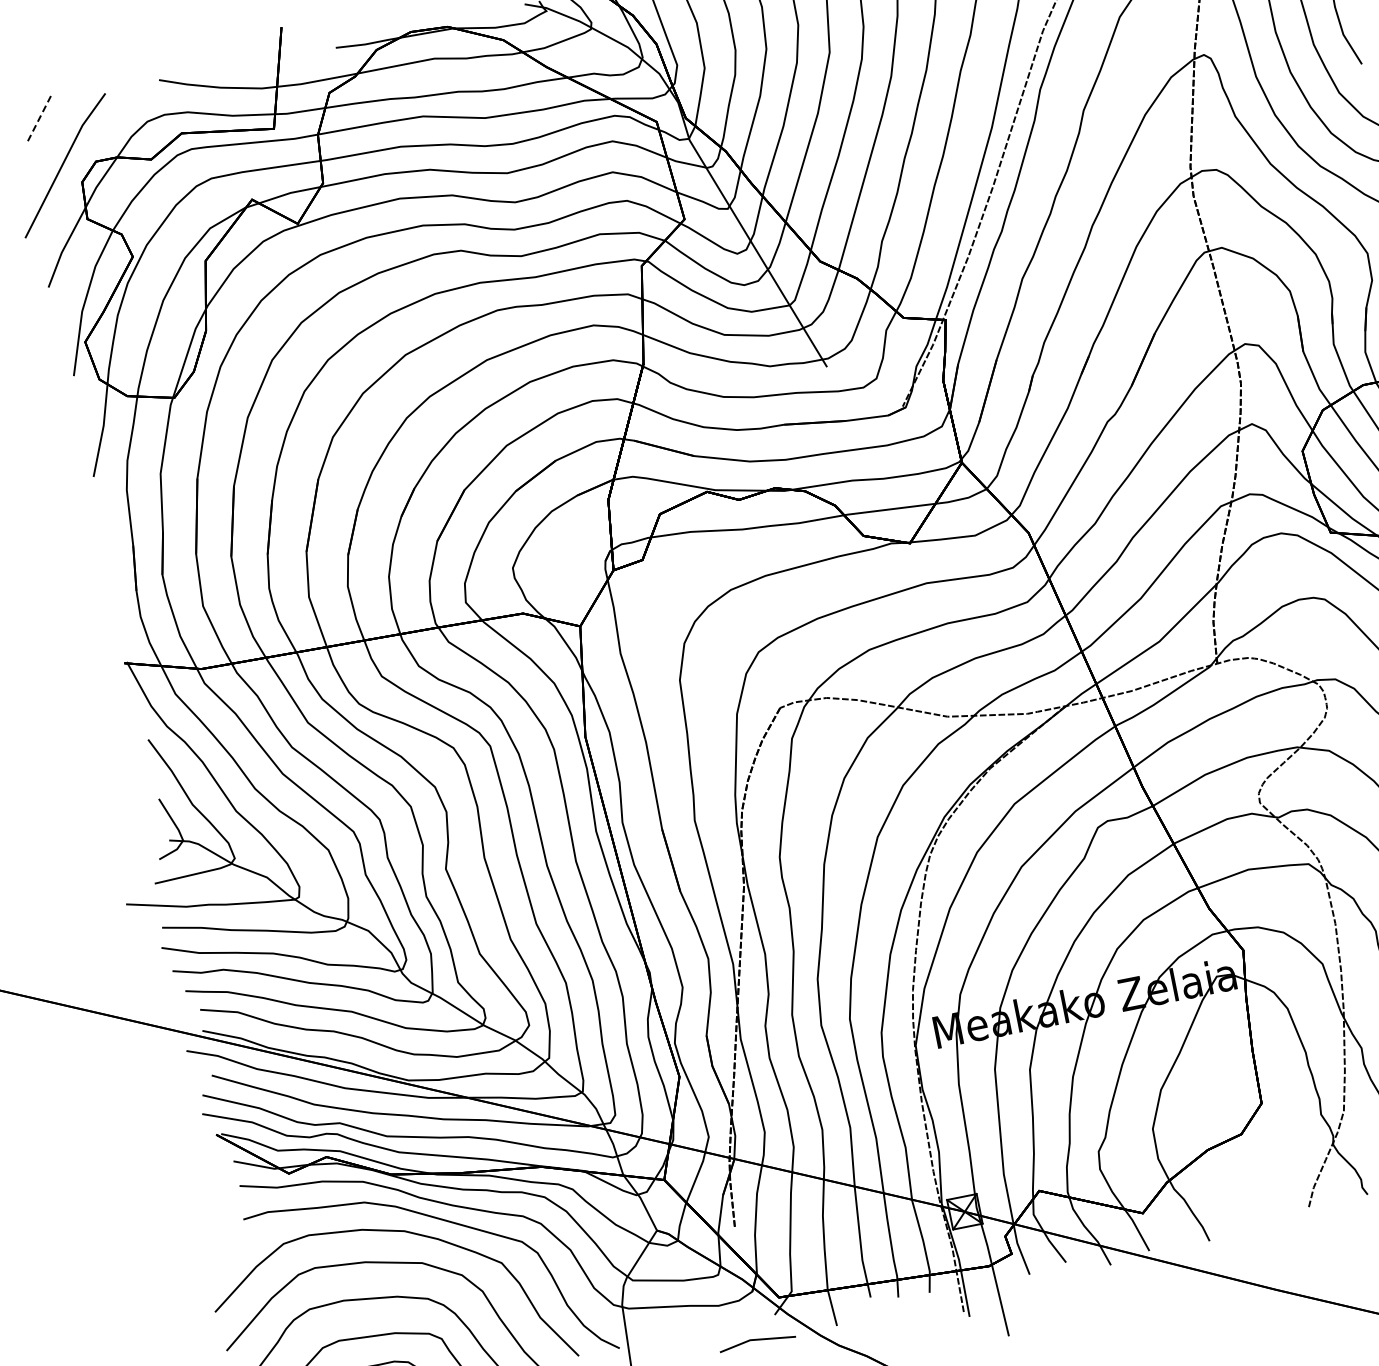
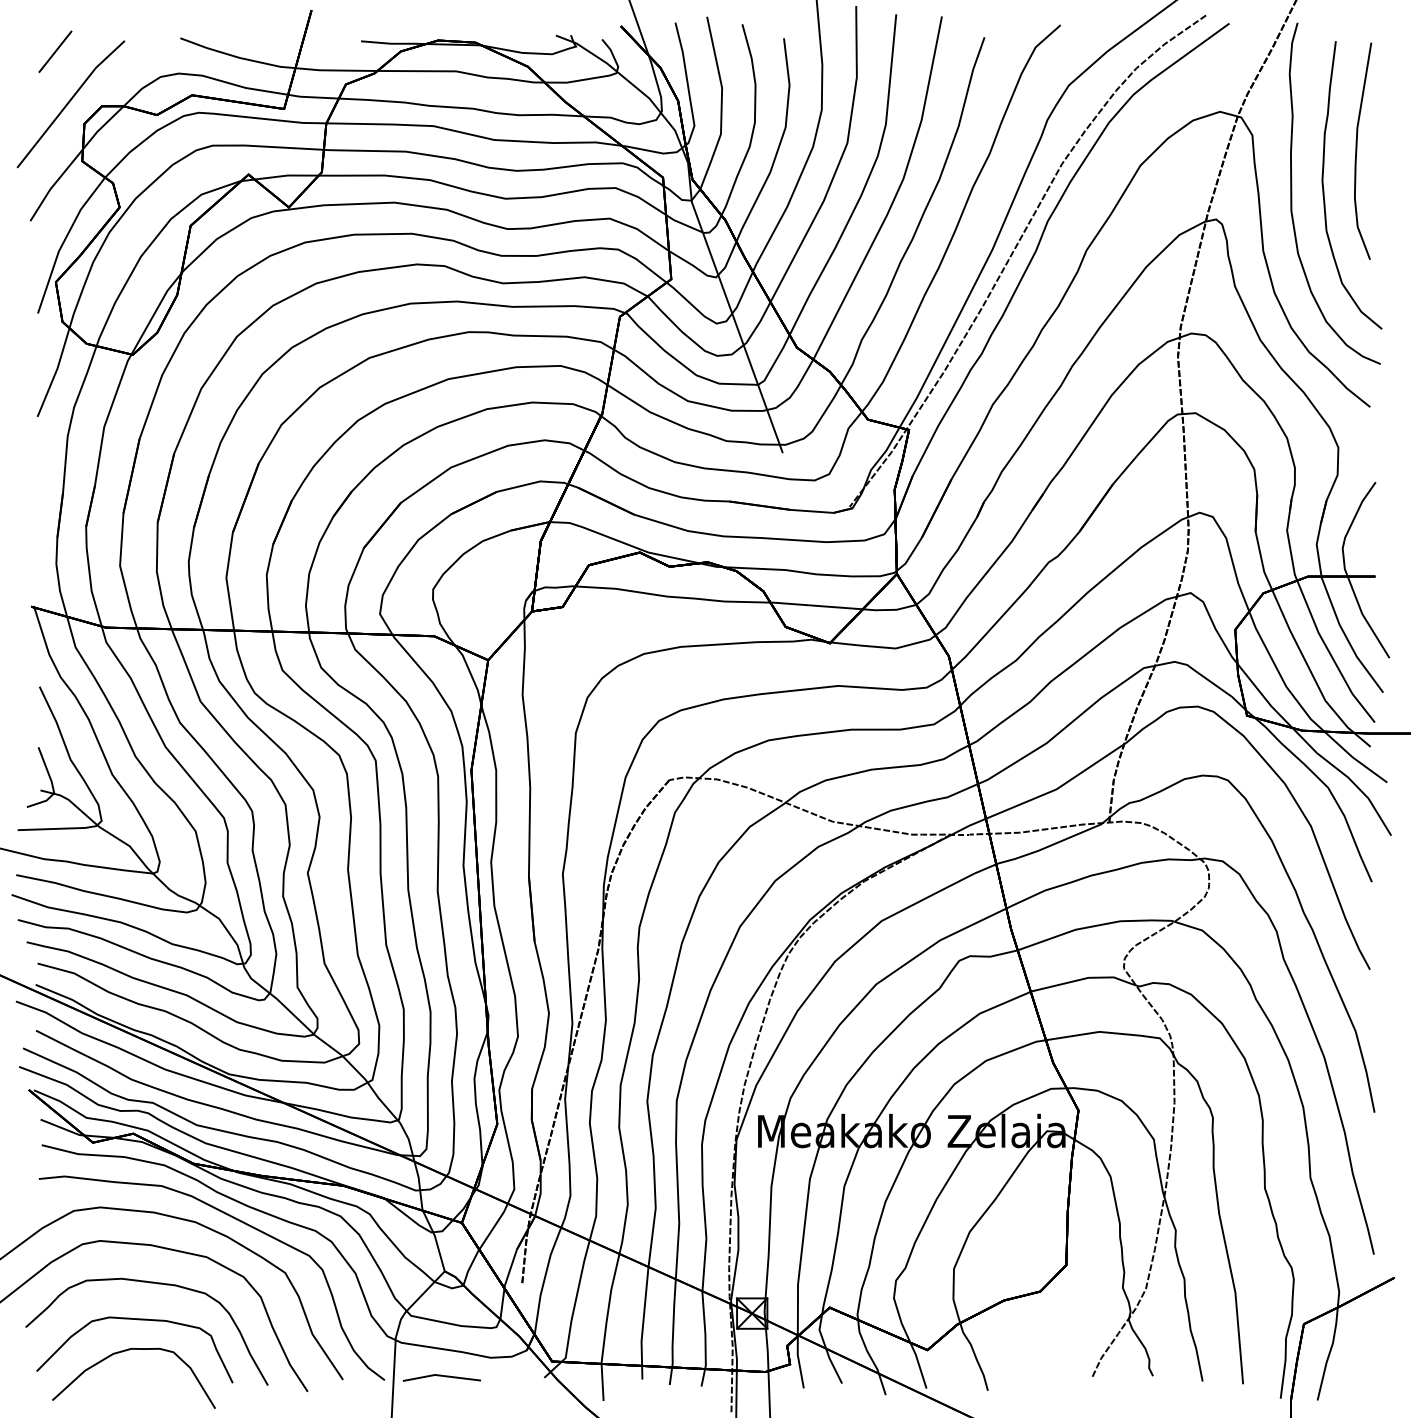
line: (39, 117) -> (55, 51), dashed -> solid
line: (756, 1340) -> (441, 1376), moved

